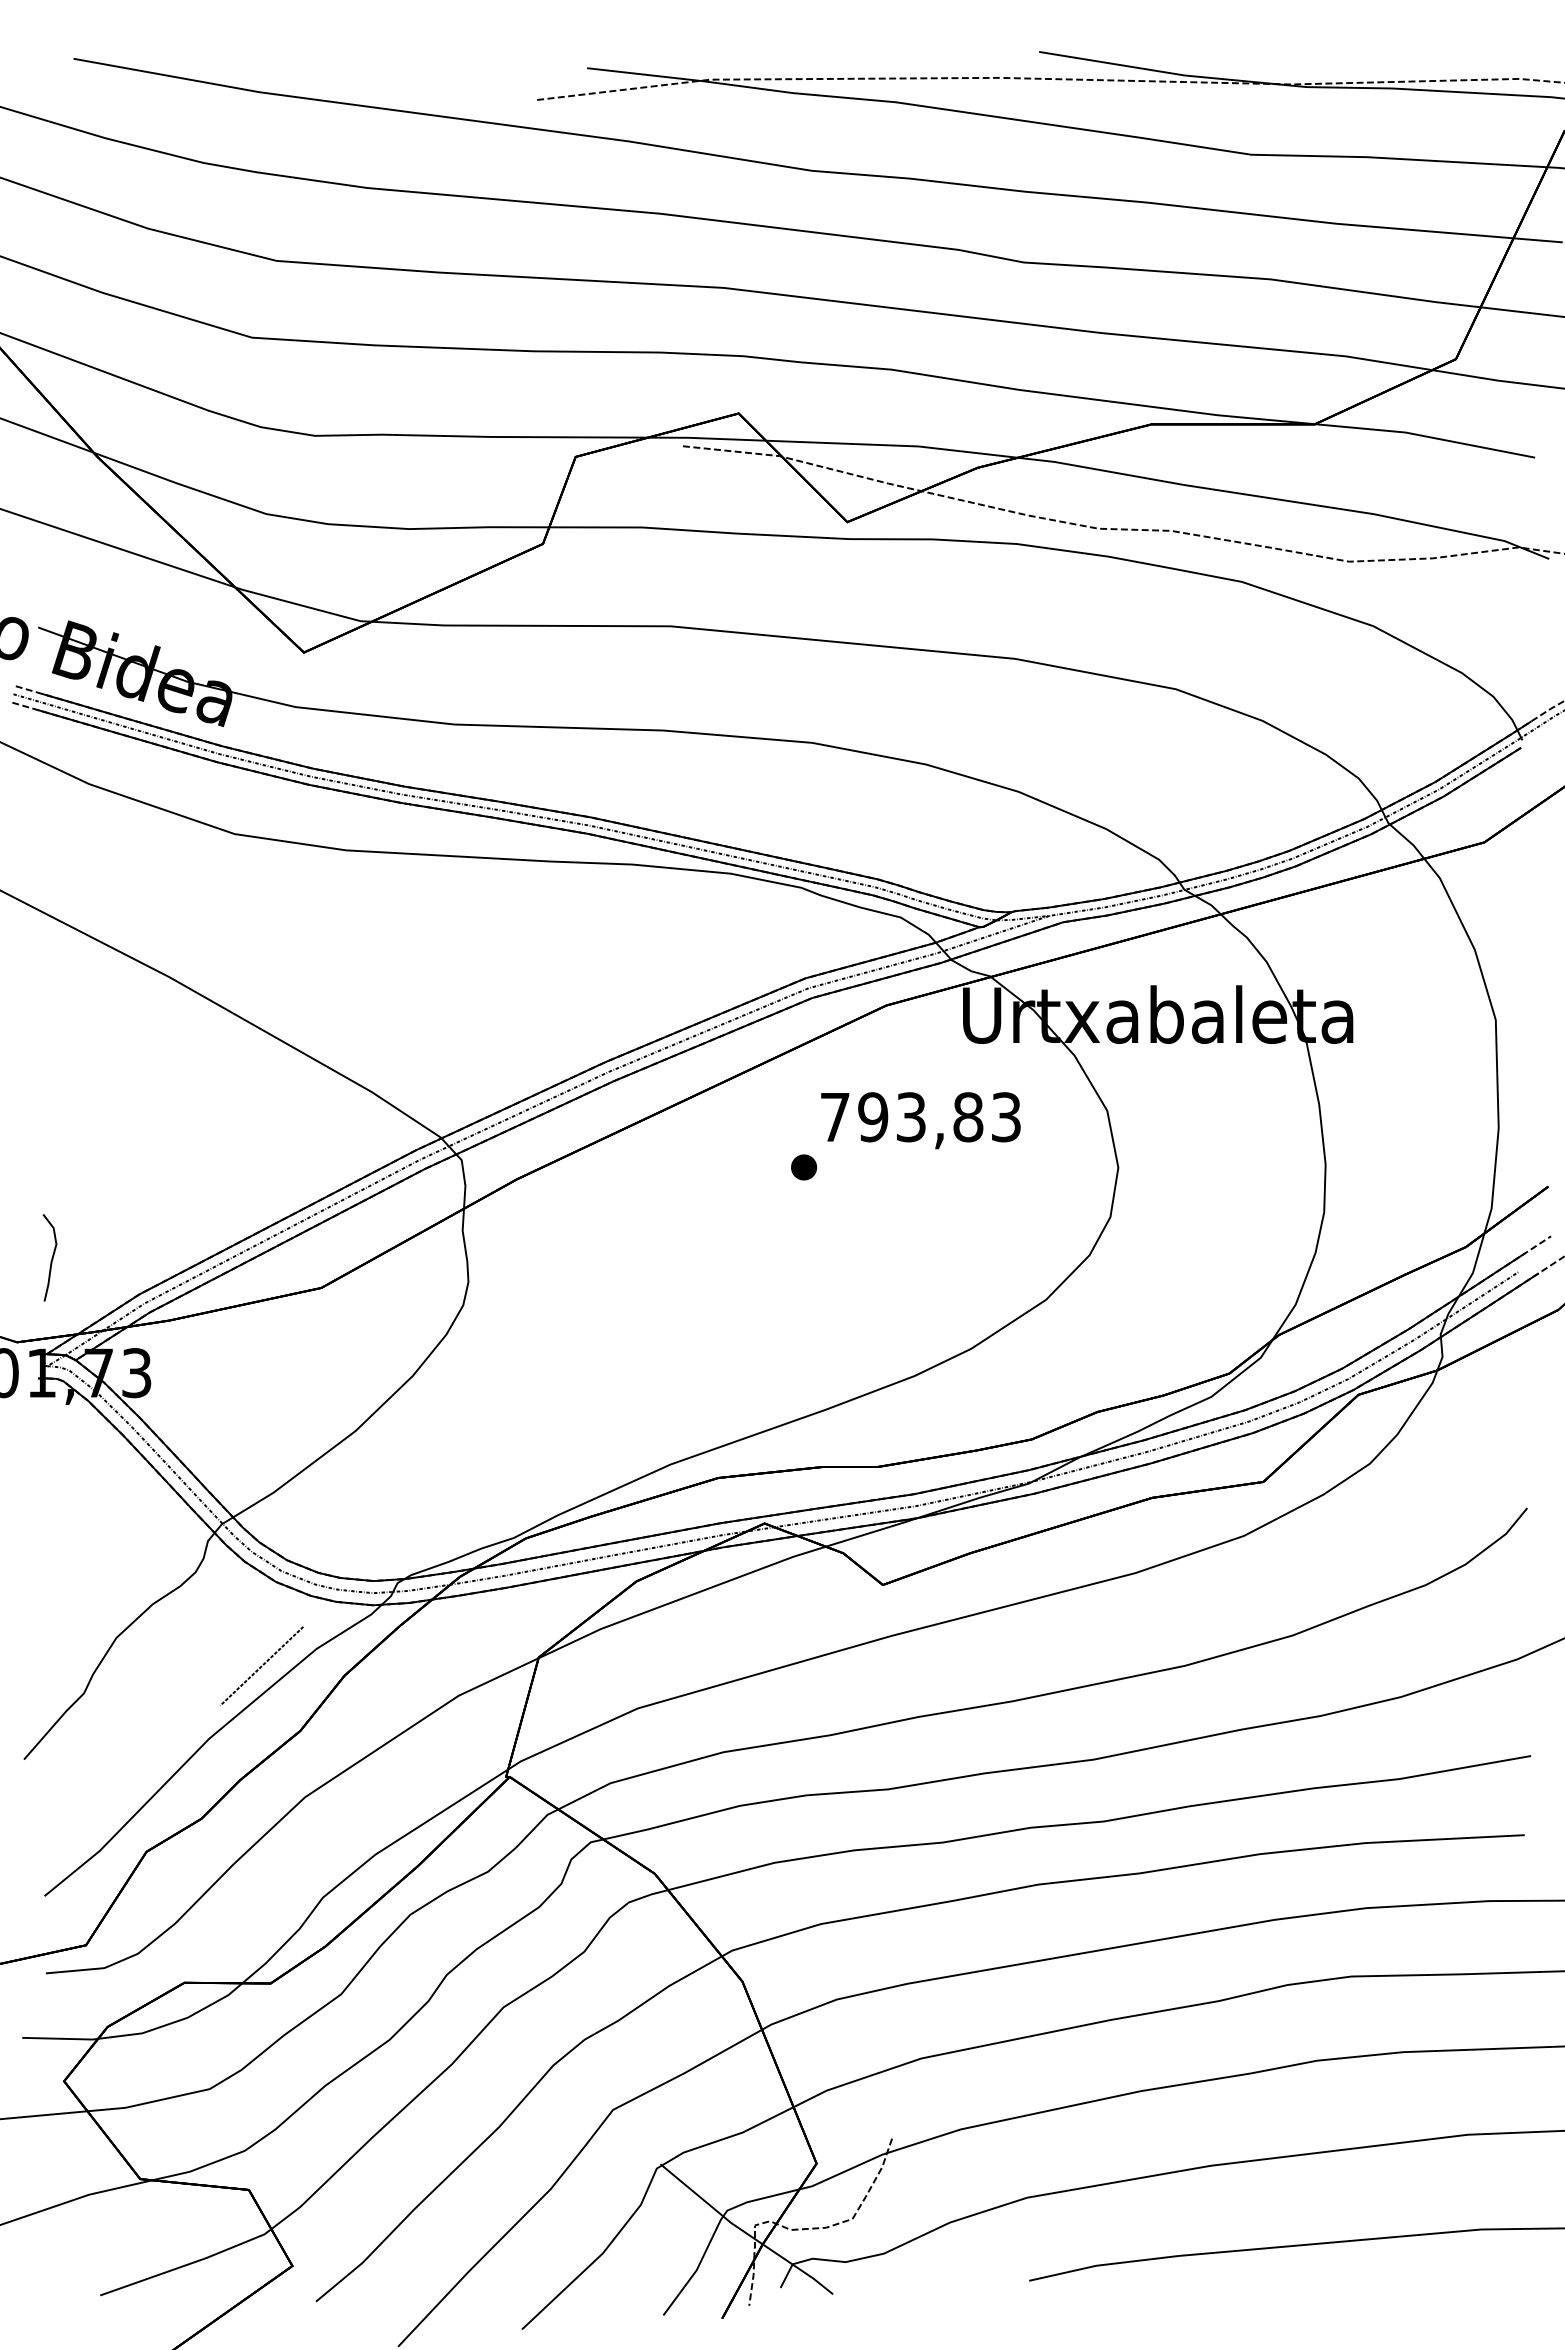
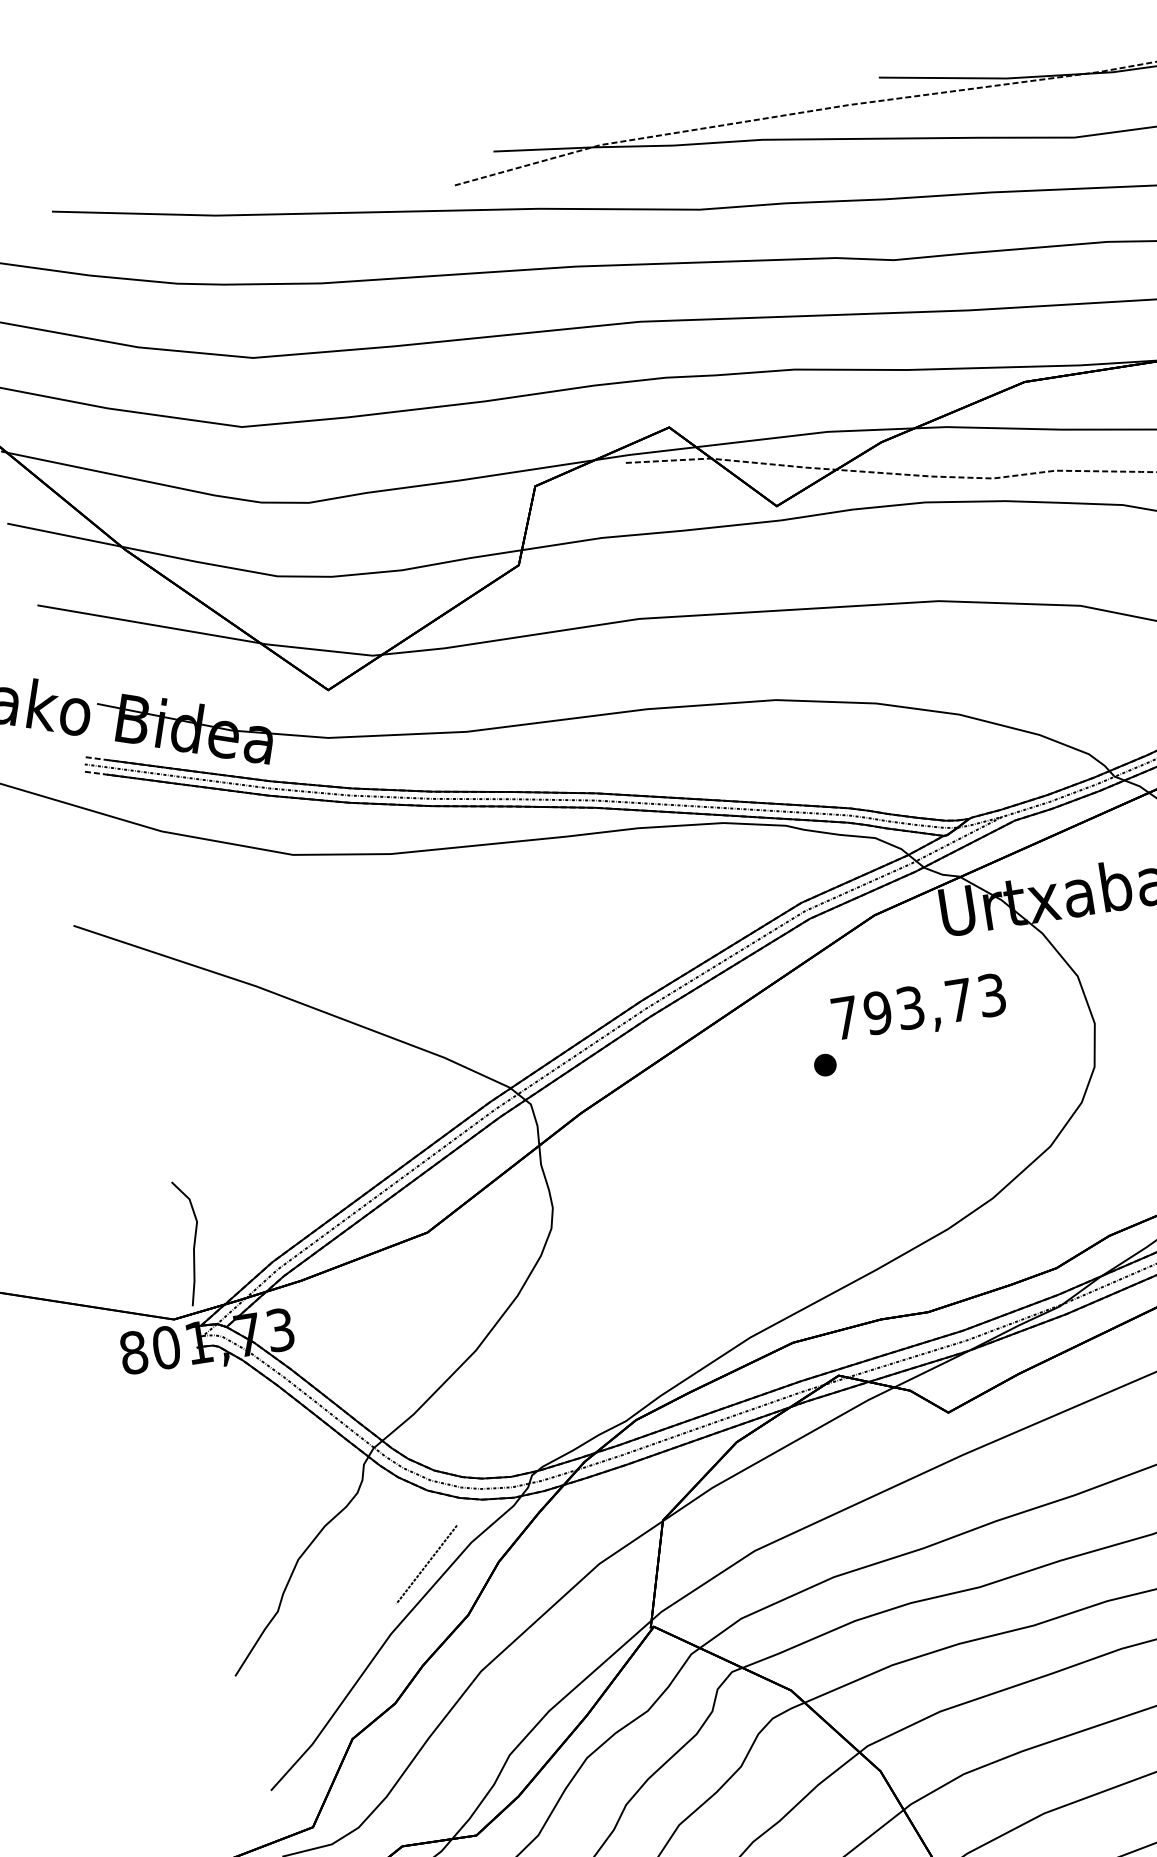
text: (968, 1117) -> (959, 1000), 793,83 -> 793,73
part: (49, 1257) -> (190, 1242), size x1.67

